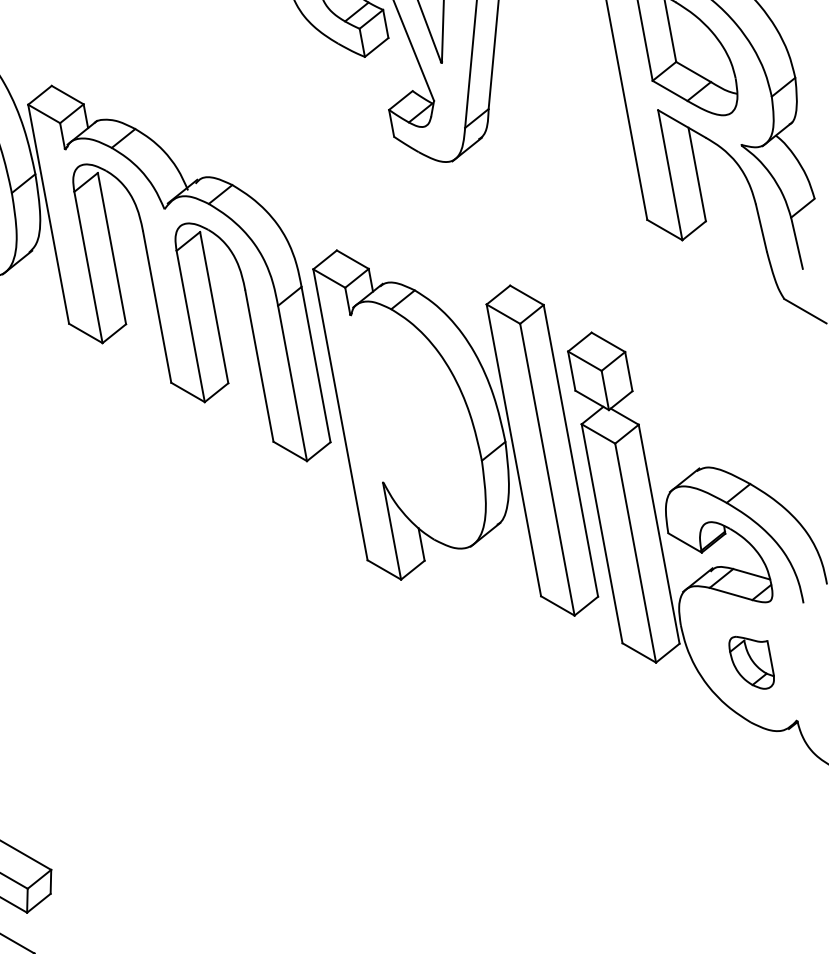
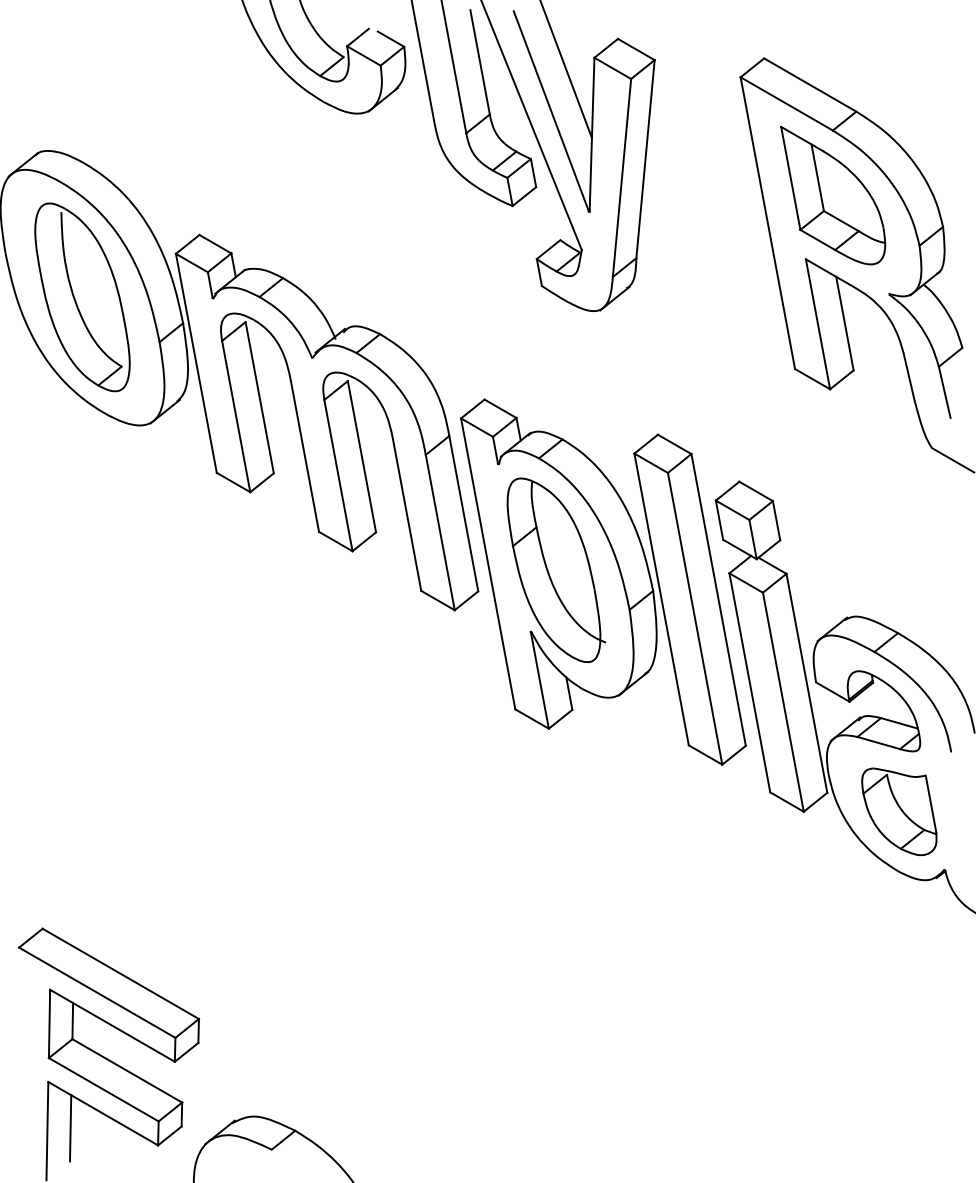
part: (408, 421) -> (556, 570), added
part: (751, 662) -> (899, 811), size x1.67

